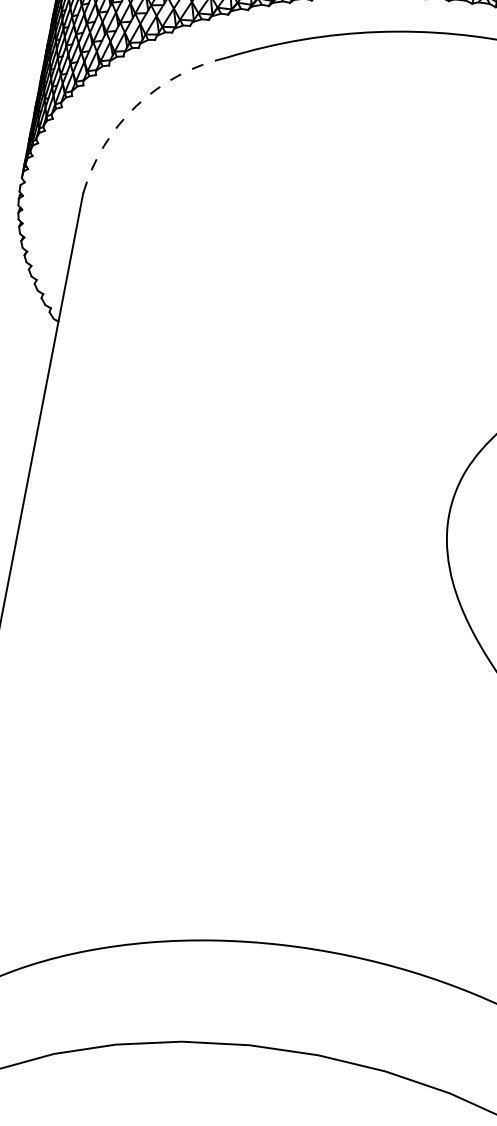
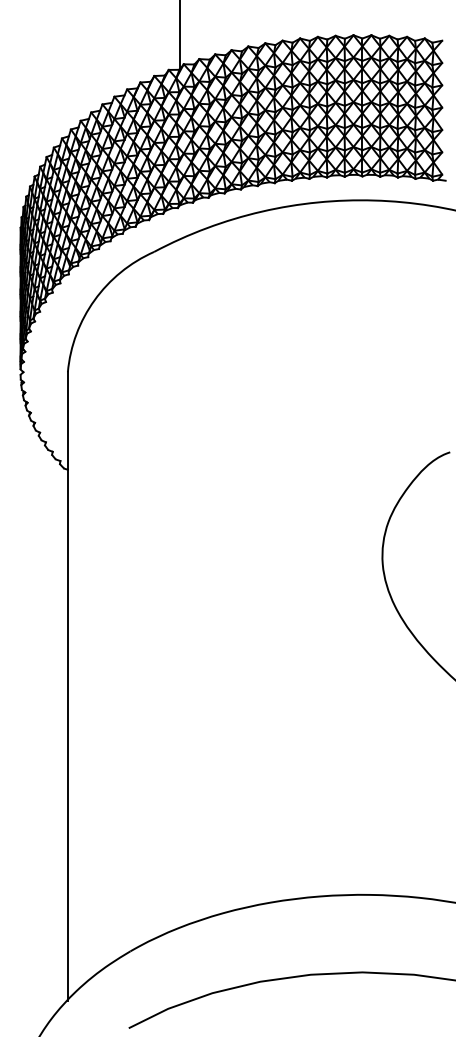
arc: (136, 106) -> (94, 300), dashed -> solid

